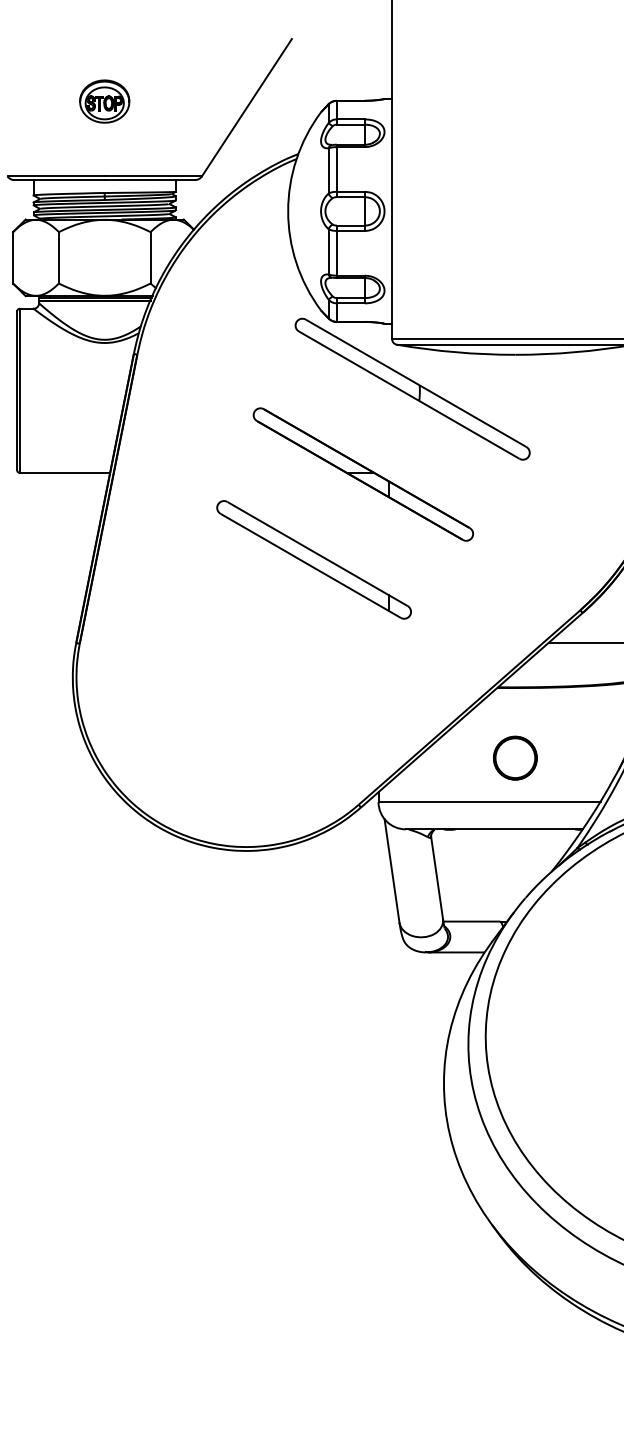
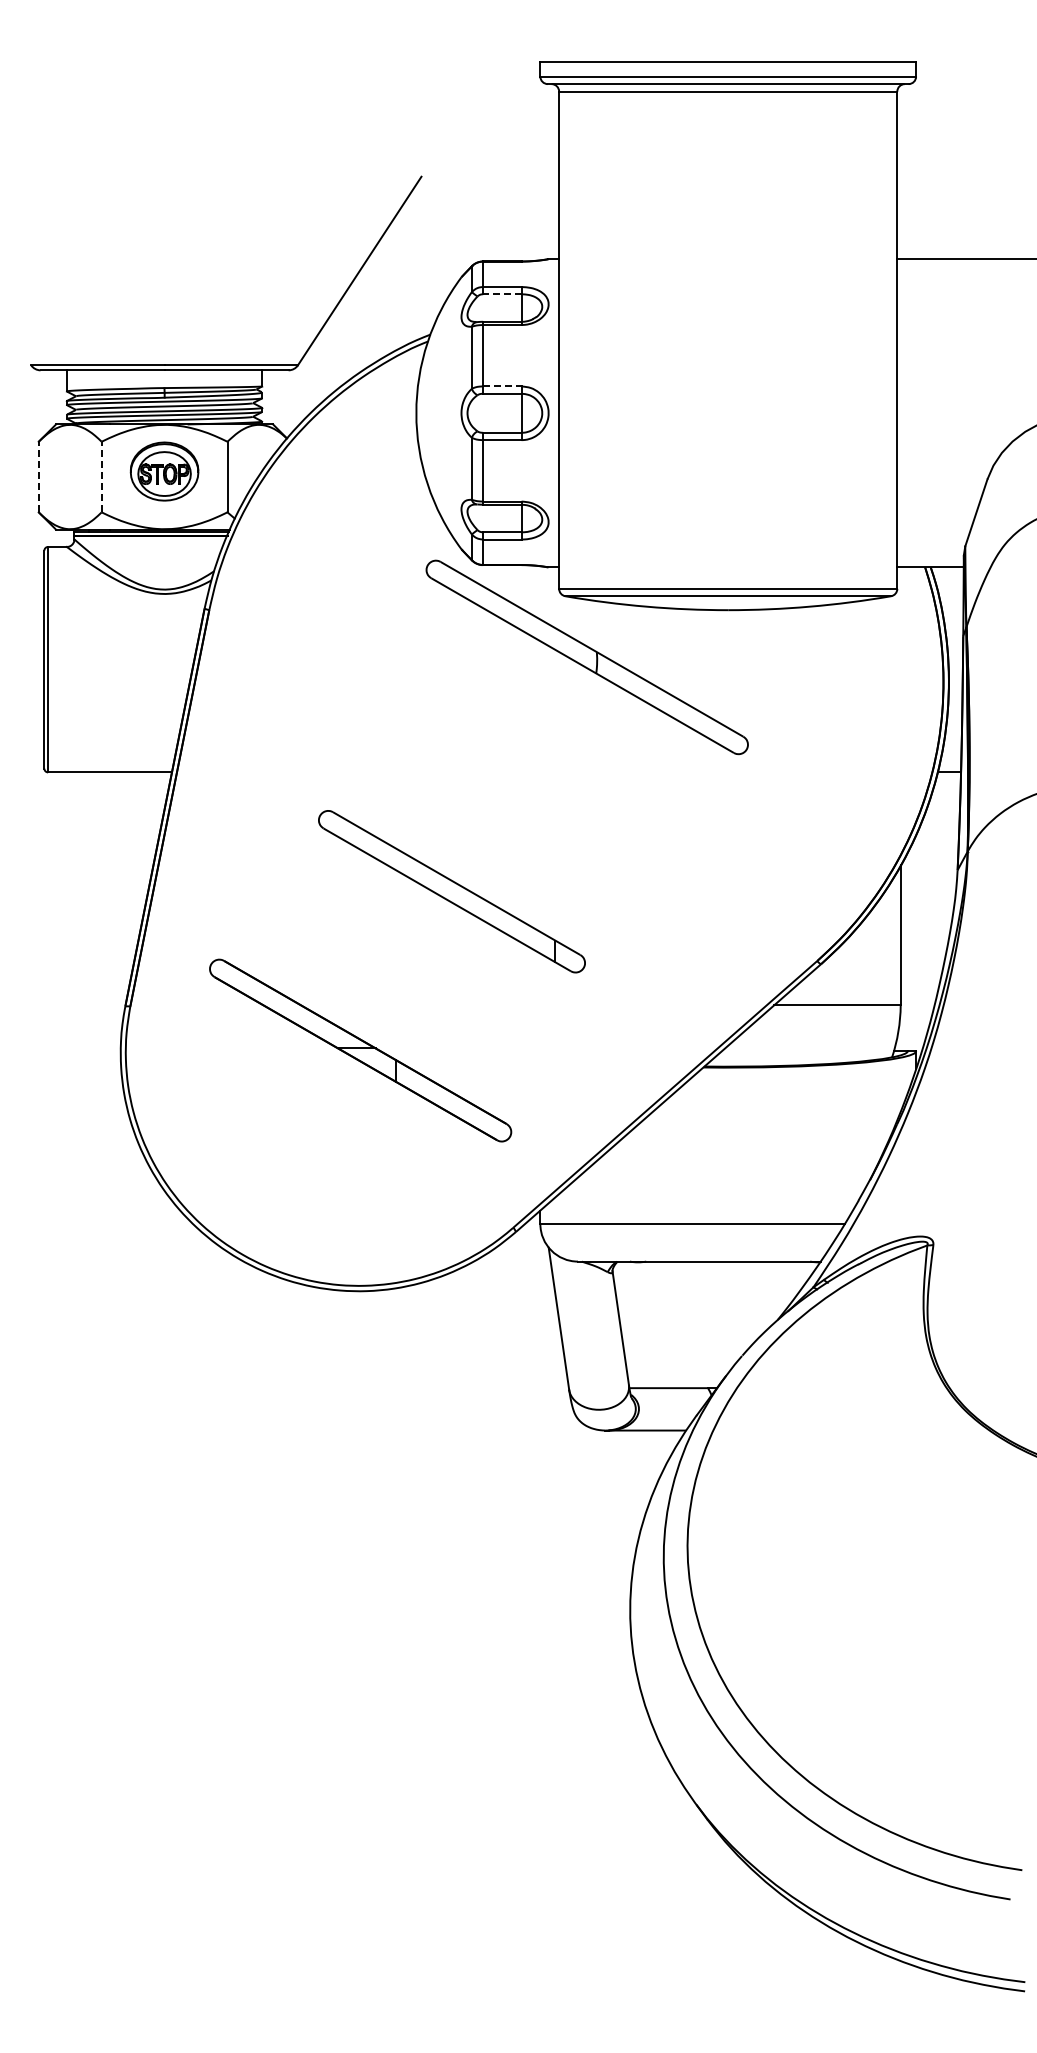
part: (104, 101) -> (164, 471), moved
line: (350, 124) -> (501, 294), solid -> dashed
line: (350, 191) -> (502, 386), solid -> dashed
line: (12, 257) -> (38, 476), solid -> dashed
line: (58, 257) -> (101, 476), solid -> dashed
part: (363, 474) -> (360, 1050), moved
part: (514, 757) -> (727, 1163), removed

